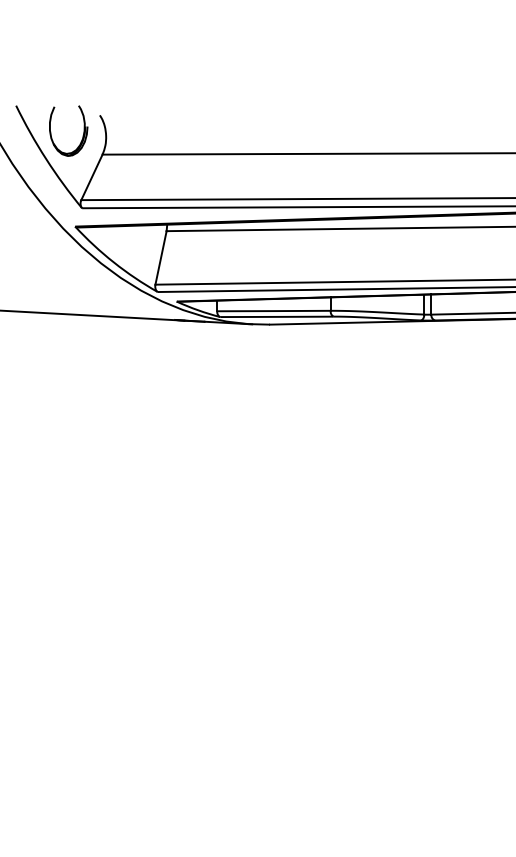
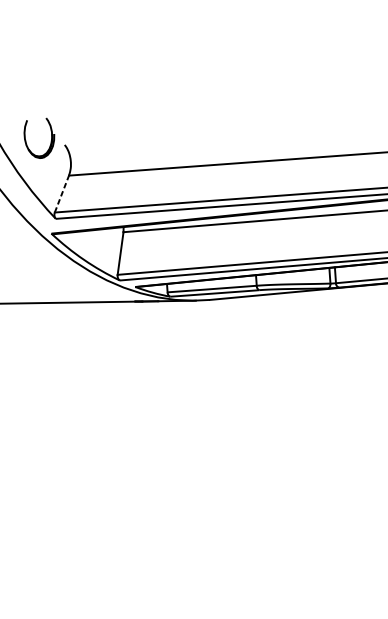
part: (82, 135) -> (50, 141), moved
line: (92, 176) -> (62, 193), solid -> dashed

